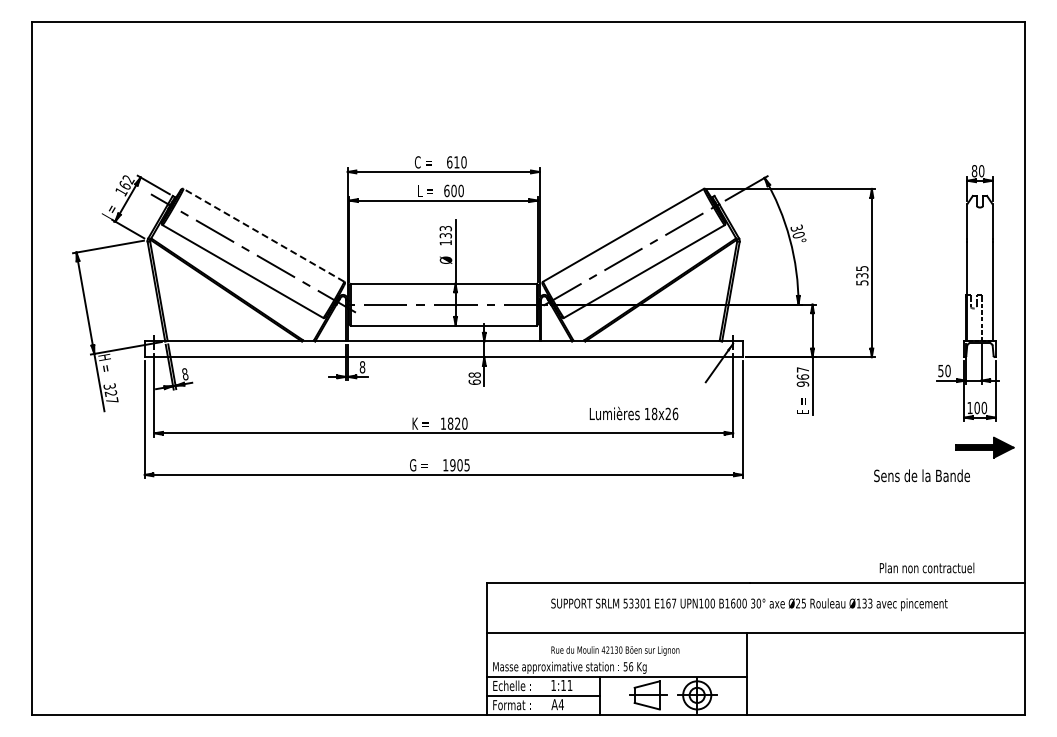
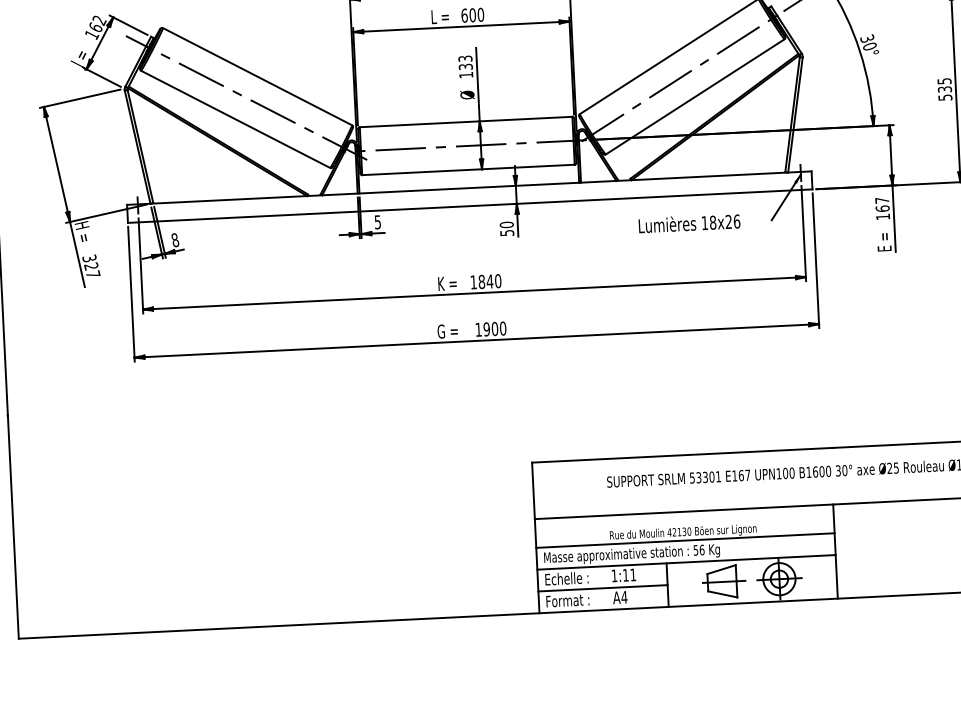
line: (263, 235) -> (257, 76), dashed -> solid
text: (362, 367) -> (377, 222), 8 -> 5
text: (474, 378) -> (506, 228), 68 -> 50
text: (802, 383) -> (882, 216), 967 -> 167
text: (633, 413) -> (688, 223), moved
text: (457, 423) -> (489, 281), 1820 -> 1840
text: (466, 465) -> (502, 328), 1905 -> 1900
line: (616, 657) -> (684, 540), added

